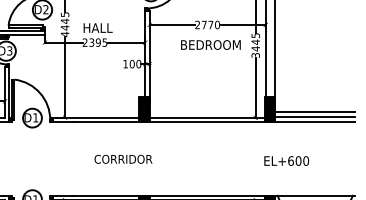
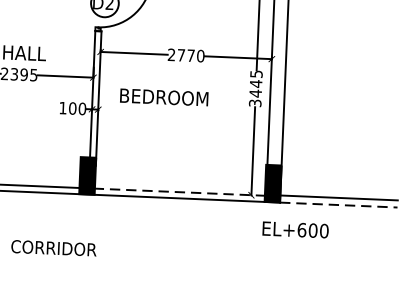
text: (210, 44) -> (163, 96), moved
line: (315, 112) -> (339, 191), removed
line: (207, 117) -> (180, 191), solid -> dashed
line: (315, 121) -> (339, 204), solid -> dashed
text: (286, 160) -> (295, 229), moved

